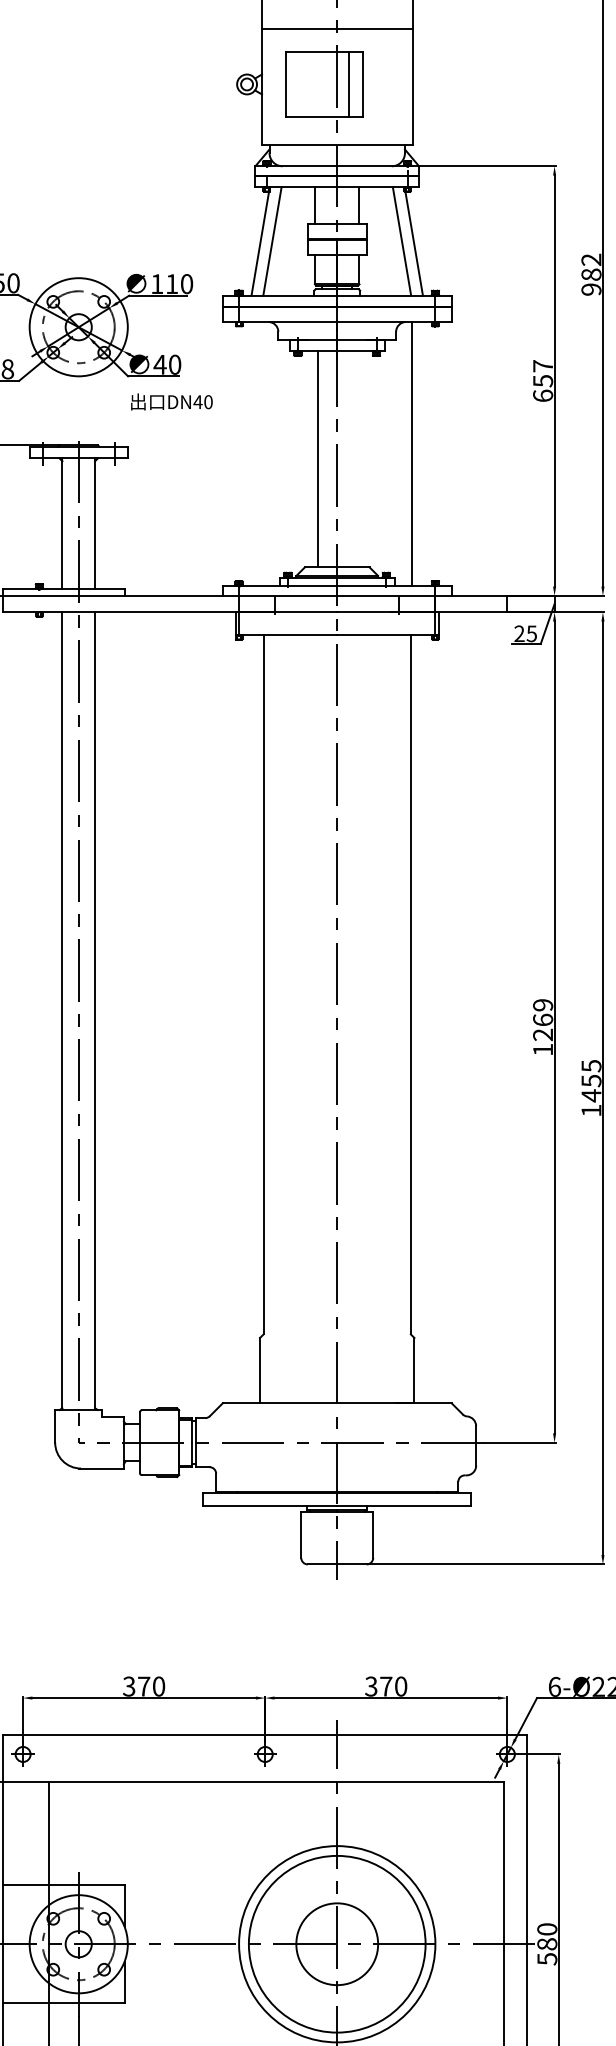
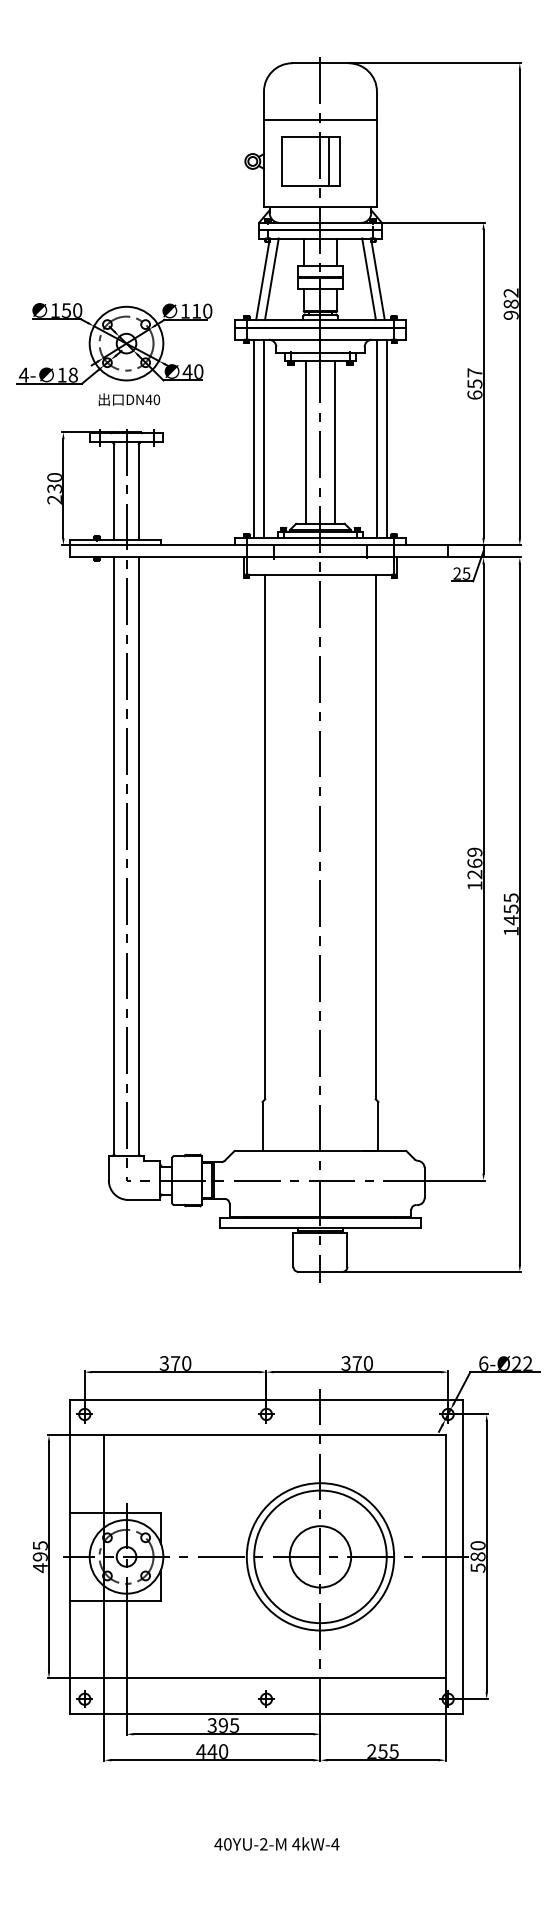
text: (170, 401) -> (128, 399), moved
line: (249, 453) -> (254, 438), added
line: (262, 453) -> (264, 438), added
line: (425, 453) -> (386, 438), added
line: (355, 459) -> (334, 442), added

